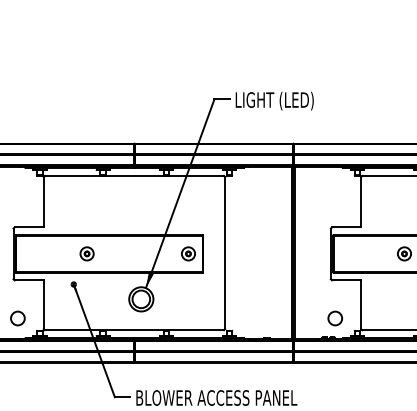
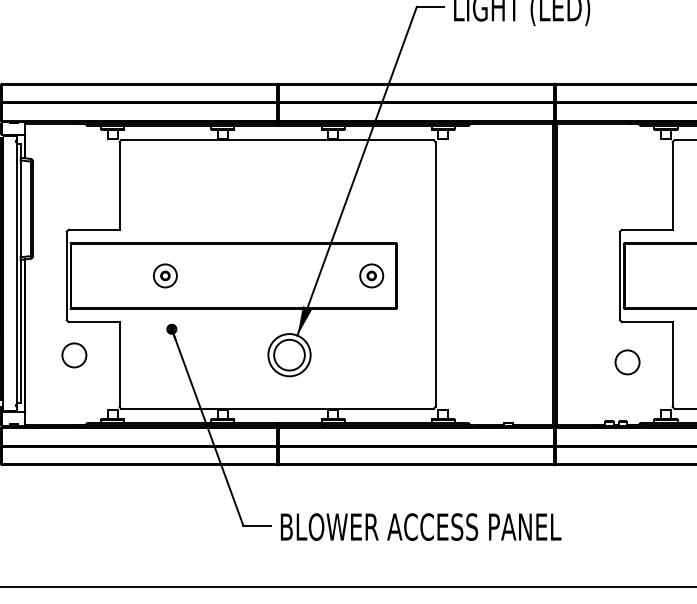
part: (86, 253) -> (164, 275), moved
circle: (17, 318) -> (73, 355), moved
circle: (334, 318) -> (626, 362), moved

